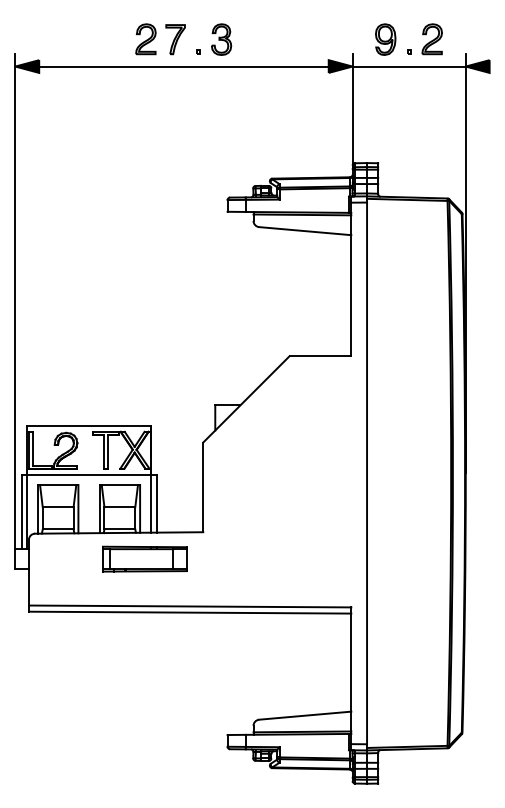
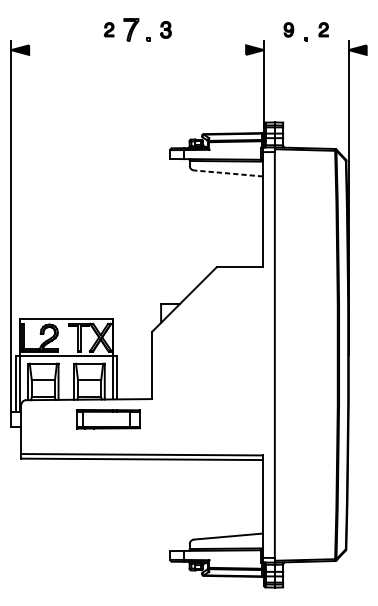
part: (145, 39) -> (108, 29), size x0.6
part: (221, 39) -> (165, 29), size x0.7
part: (385, 39) -> (288, 29), size x0.6
part: (431, 39) -> (323, 29), size x0.6
line: (183, 66) -> (137, 50), removed
line: (408, 66) -> (305, 50), removed
line: (304, 231) -> (227, 173), solid -> dashed

